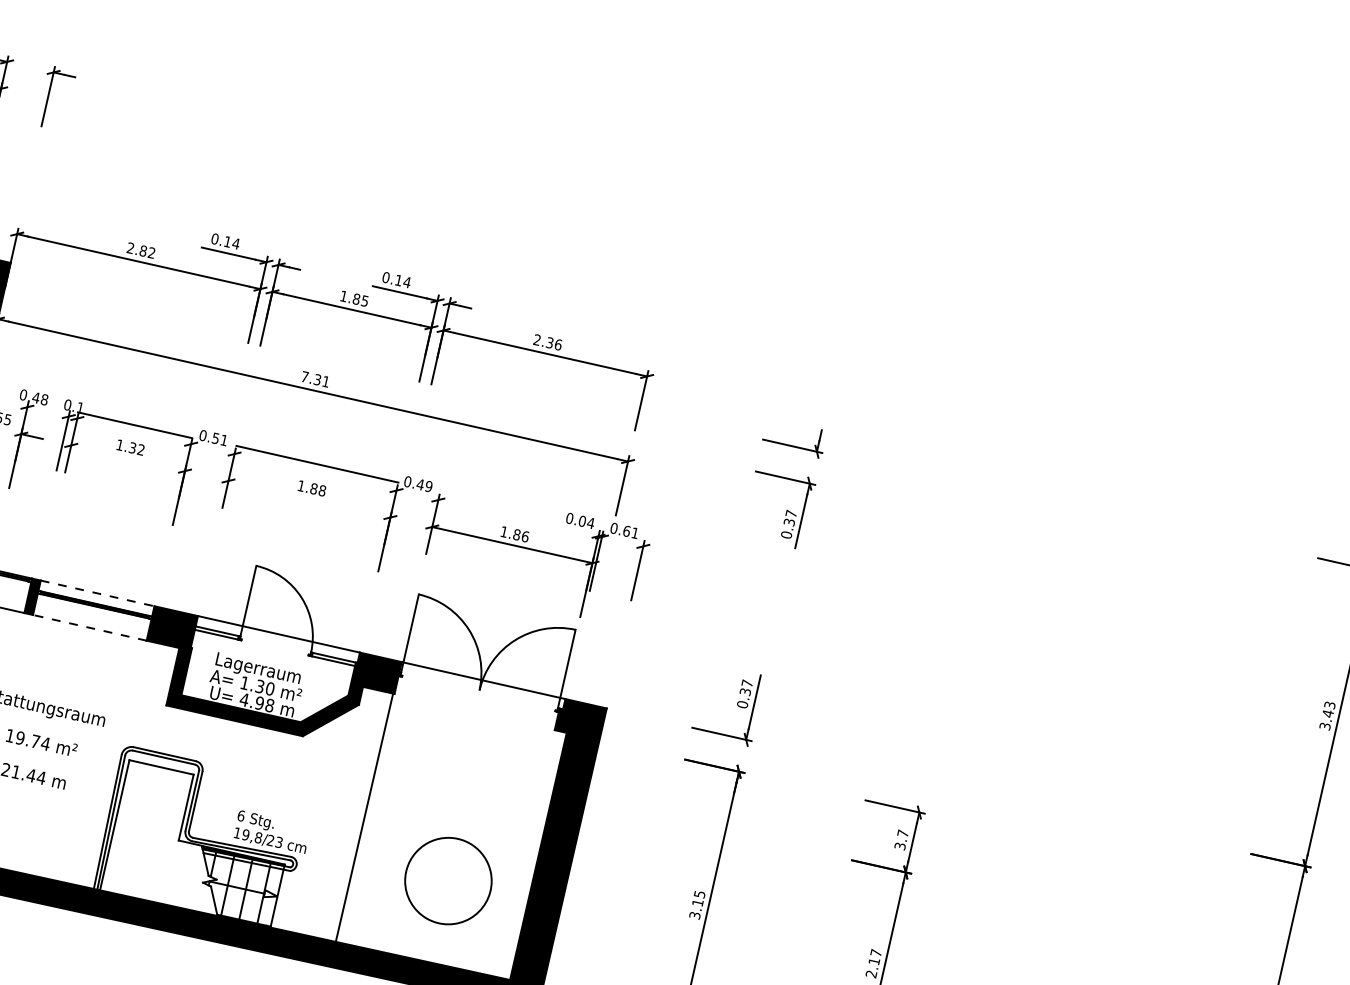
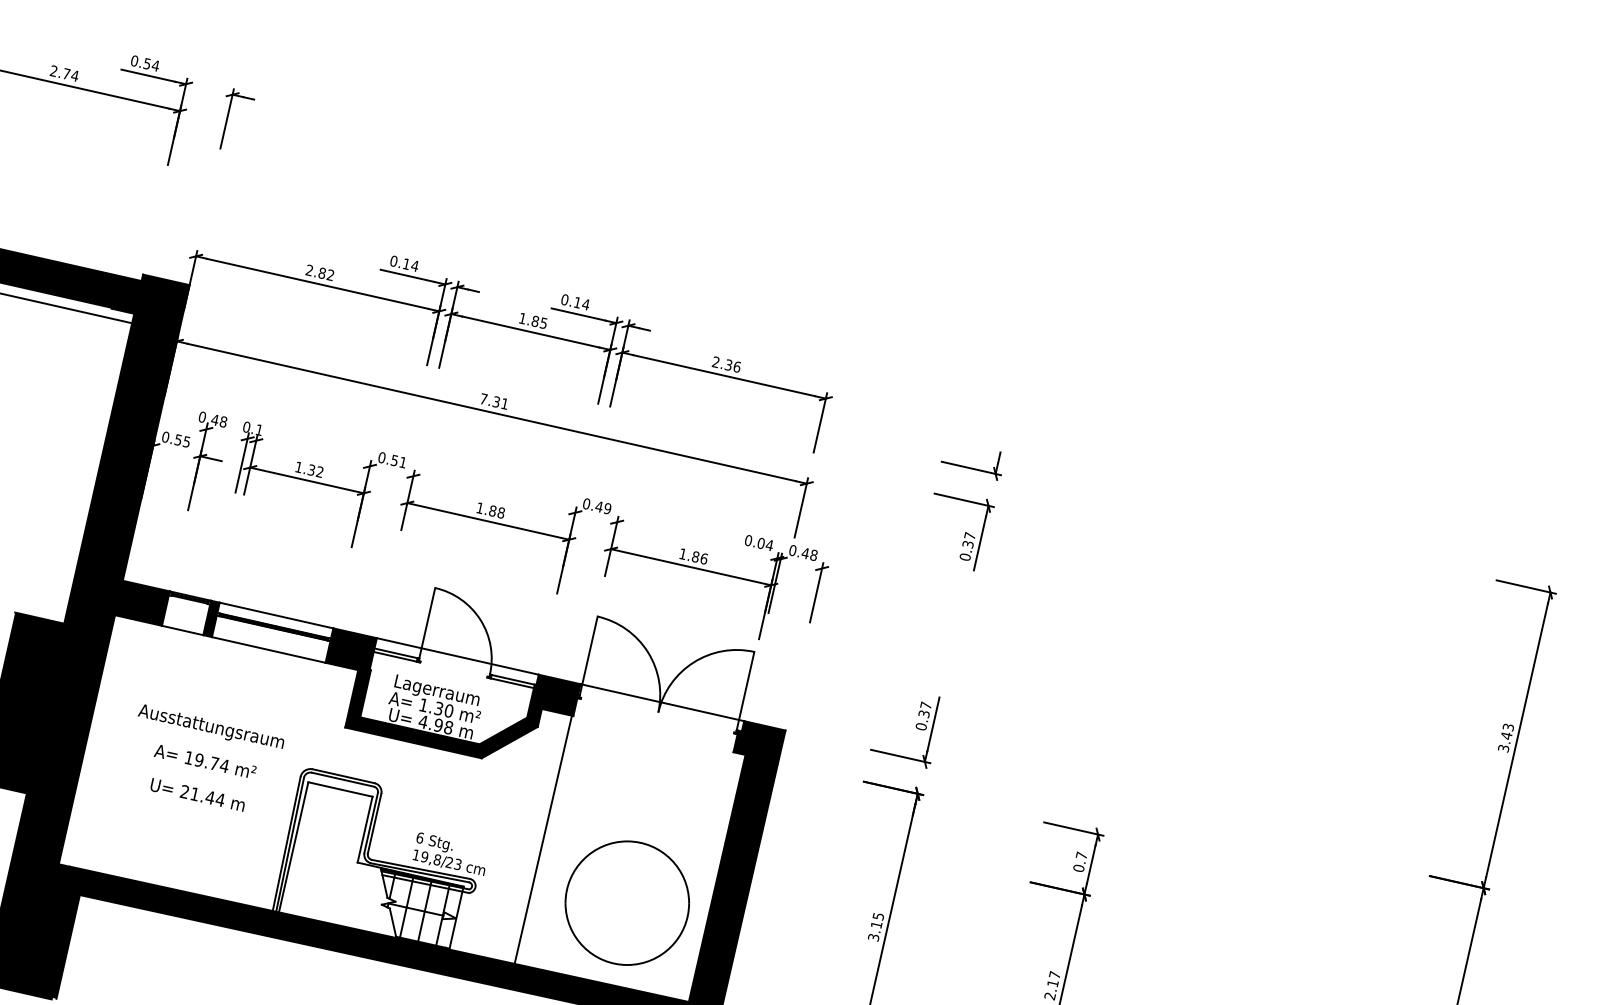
line: (134, 425) -> (306, 480), moved
line: (317, 464) -> (488, 521), moved
text: (630, 532) -> (809, 554), 0.61 -> 0.48
line: (98, 593) -> (277, 615), dashed -> solid
line: (89, 627) -> (268, 649), dashed -> solid
text: (899, 846) -> (1078, 868), 3.7 -> 0.7
part: (447, 880) -> (626, 902), size x1.43

